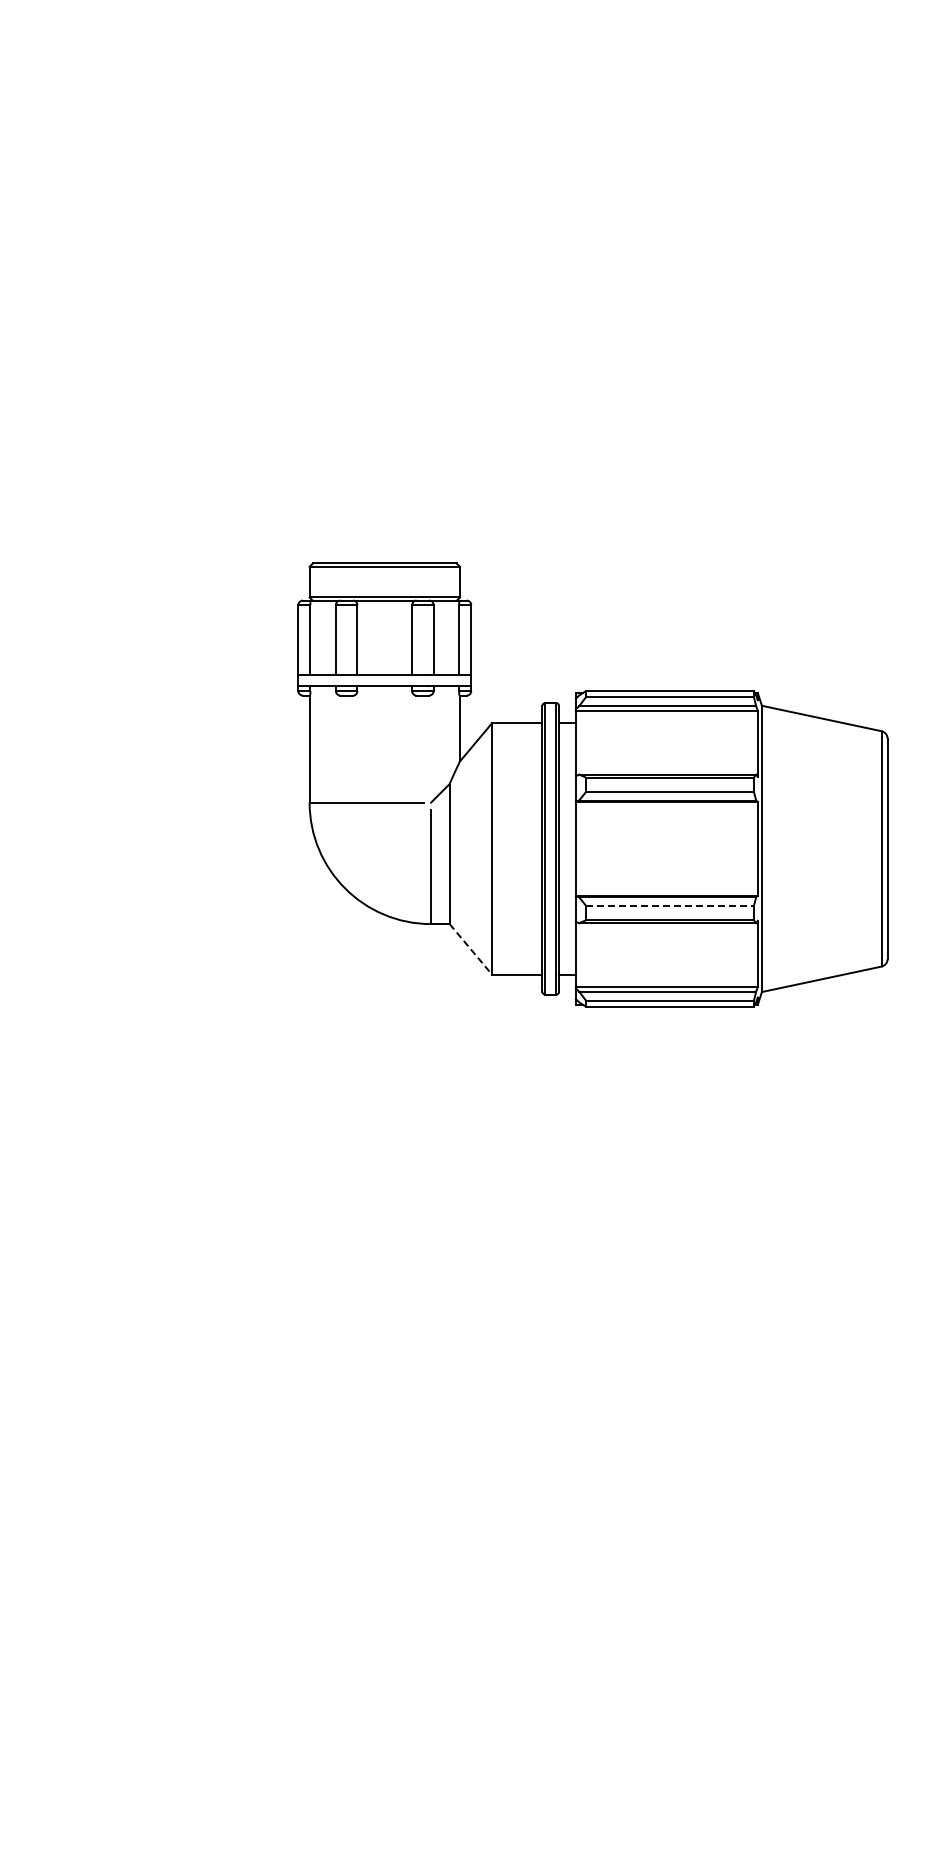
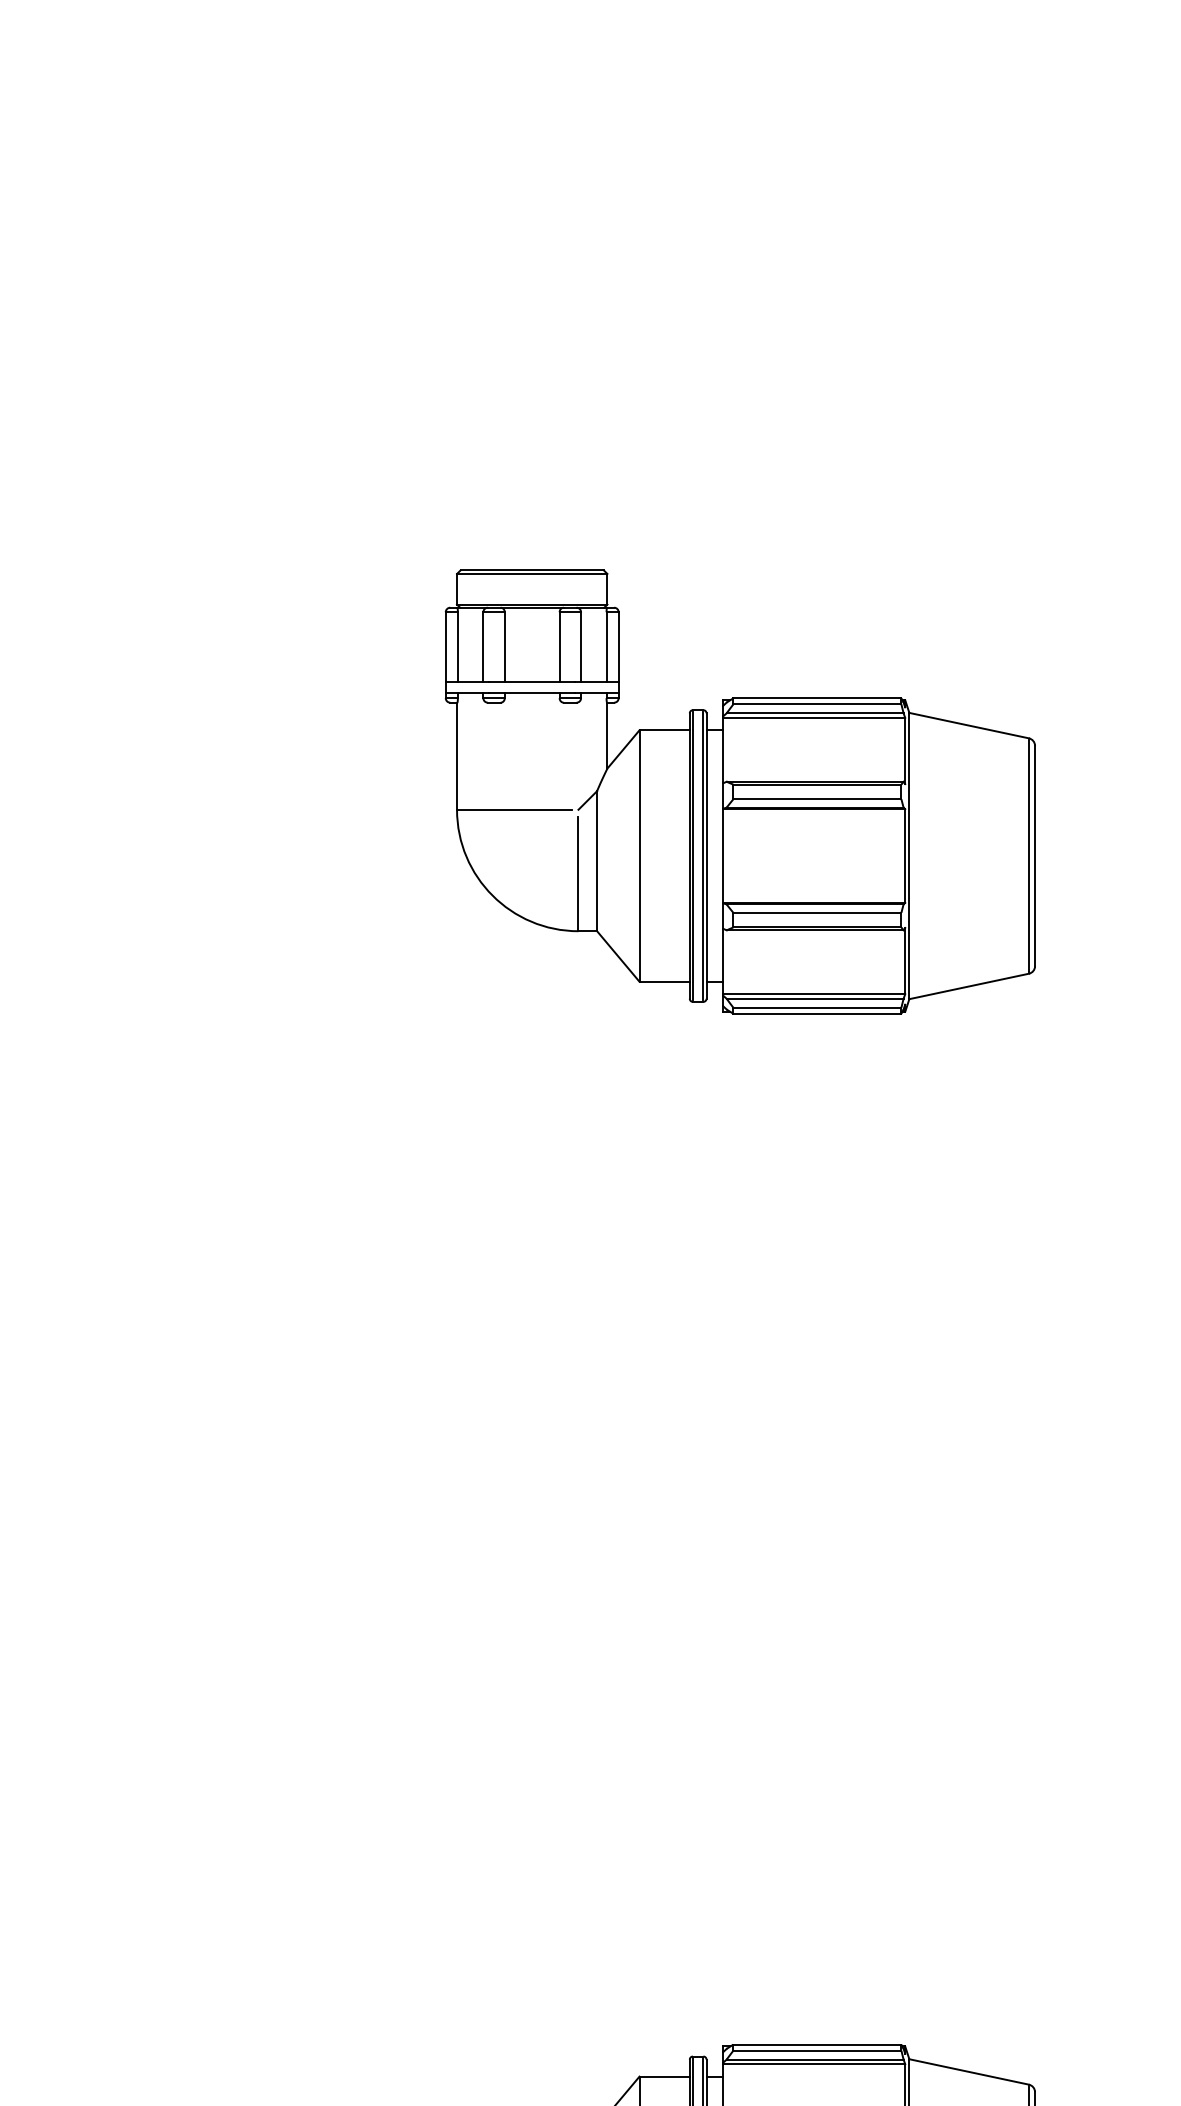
line: (670, 905) -> (817, 912), dashed -> solid
line: (471, 949) -> (618, 956), dashed -> solid

